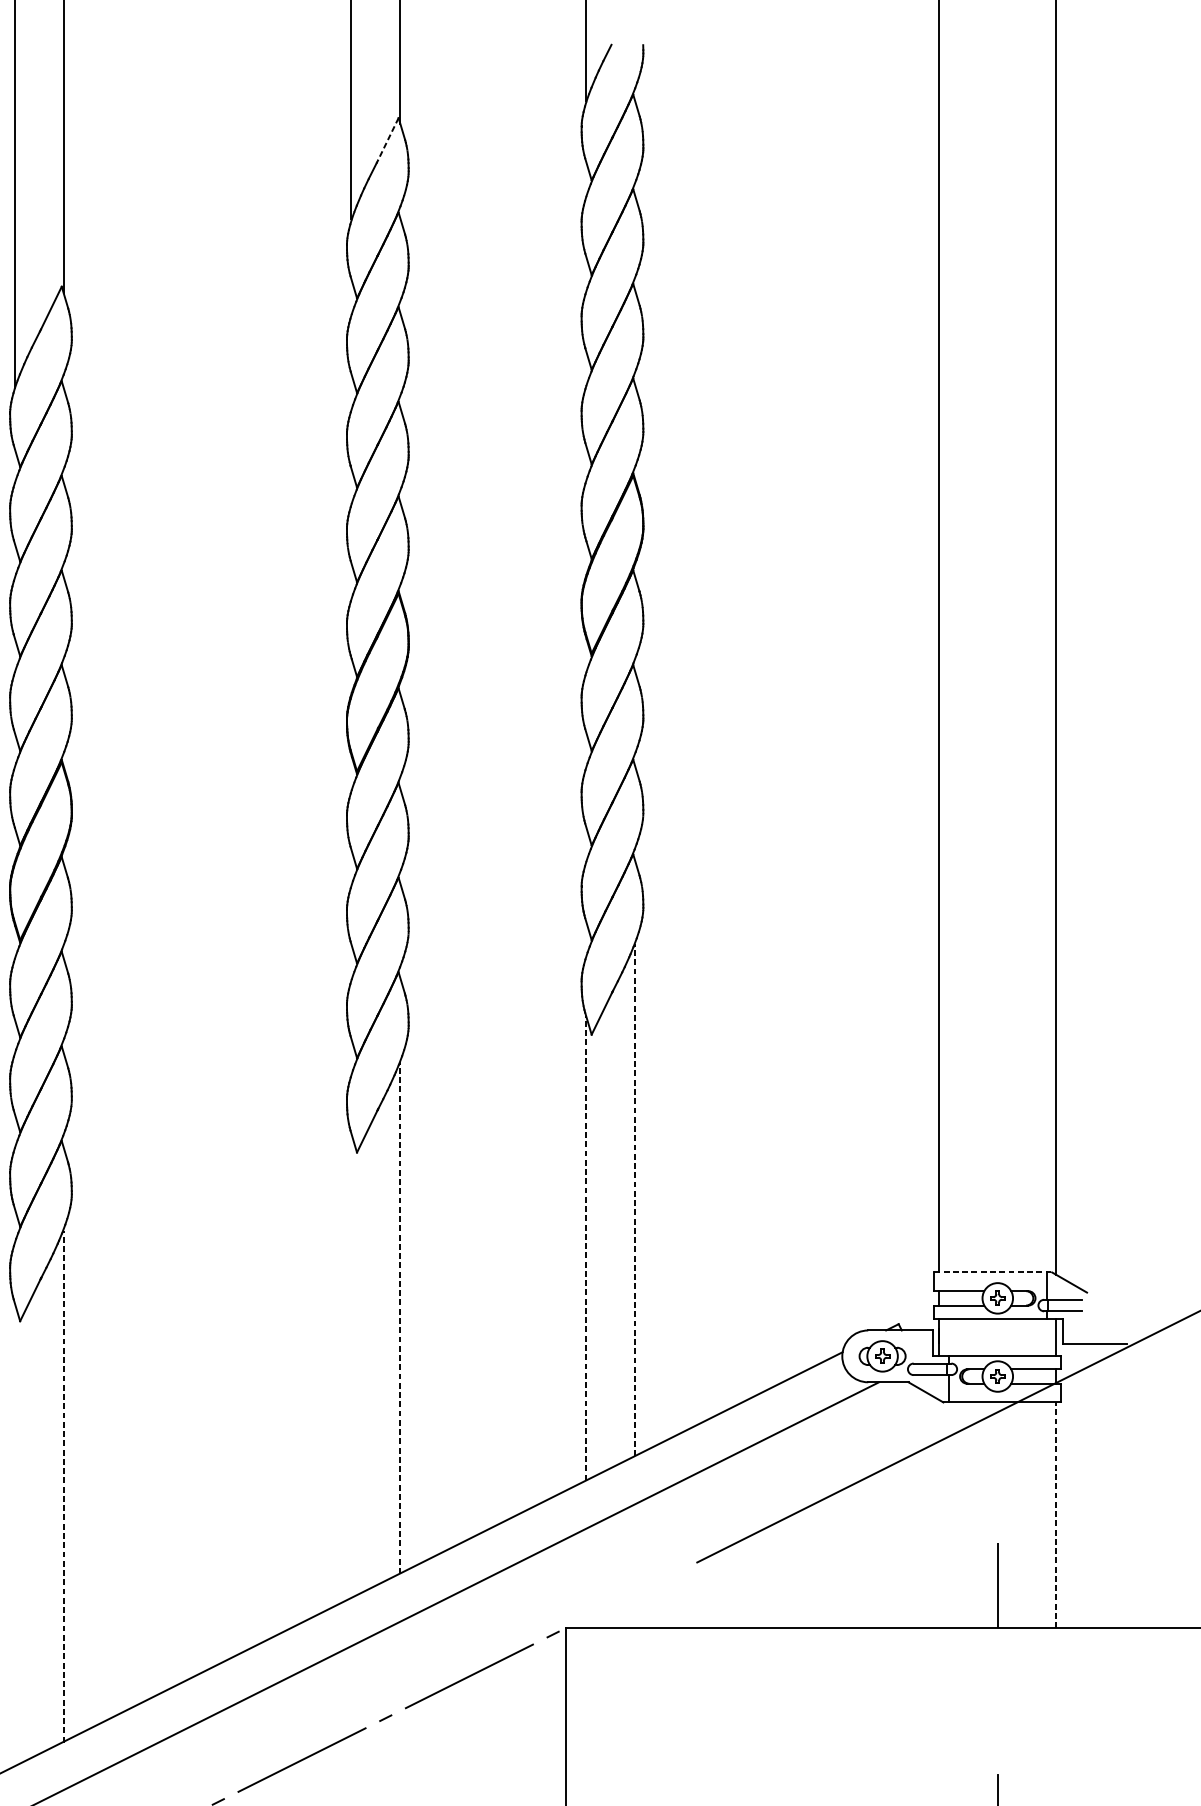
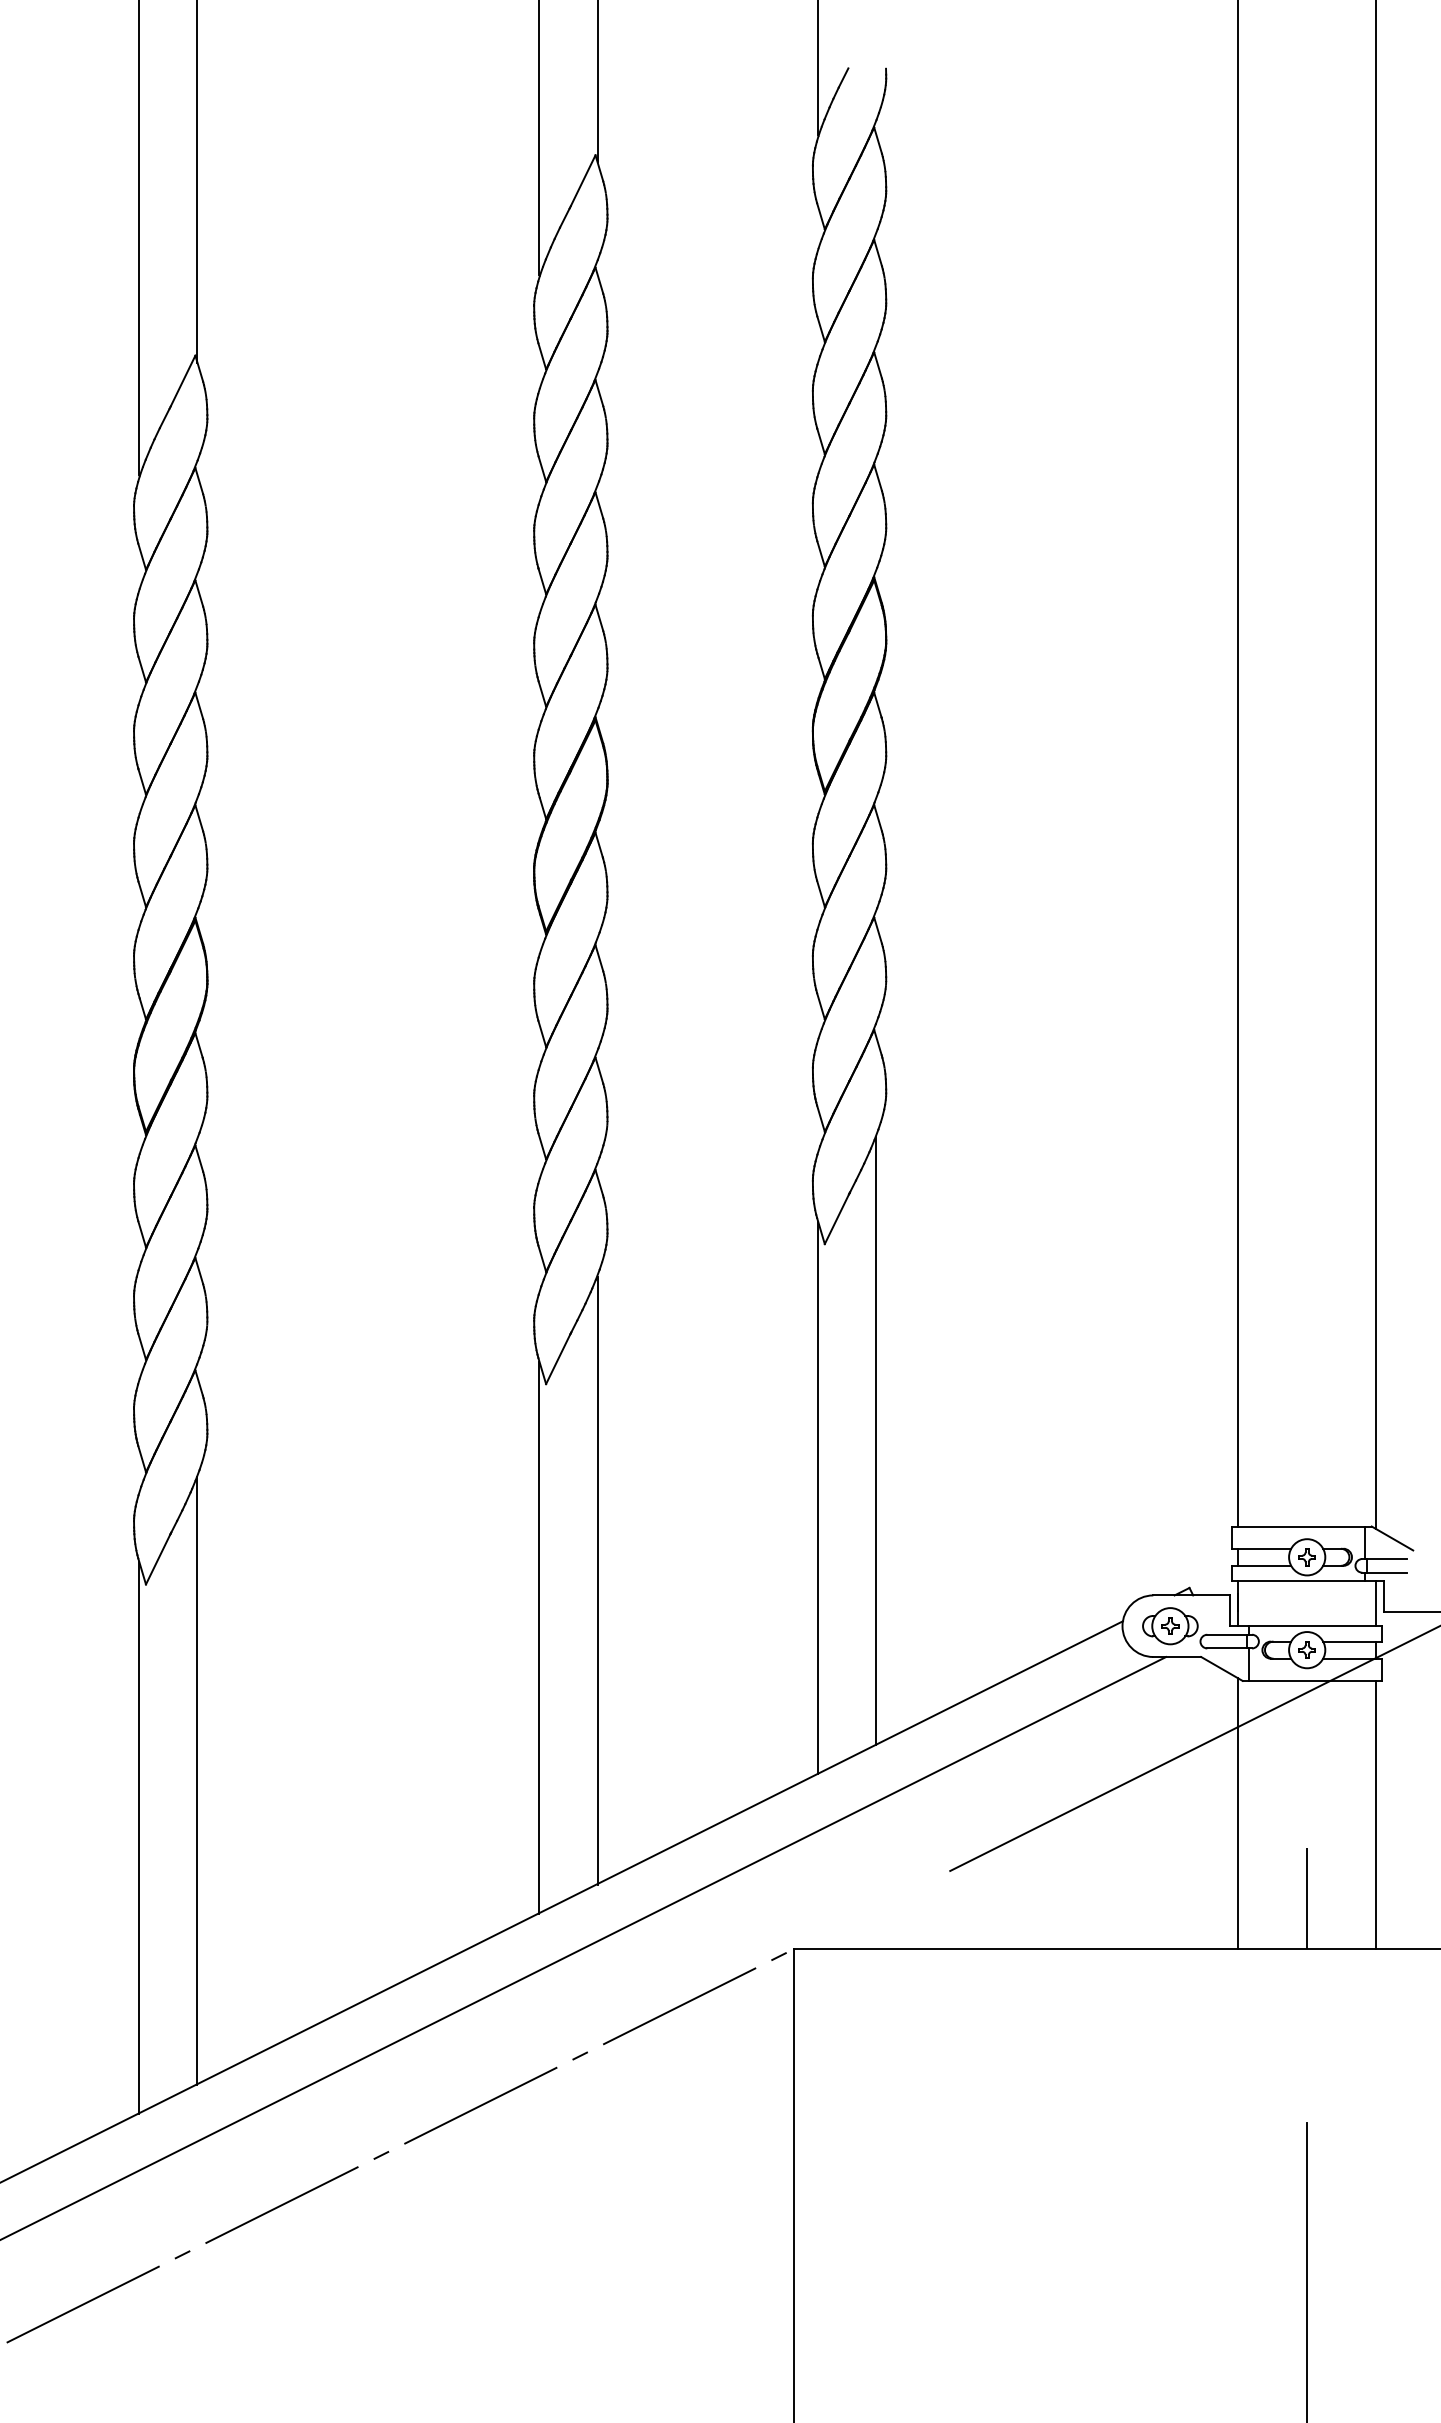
line: (387, 140) -> (582, 181), dashed -> solid
line: (635, 1200) -> (876, 1440), dashed -> solid
line: (586, 1248) -> (818, 1497), dashed -> solid
line: (992, 1272) -> (1301, 1526), dashed -> solid
line: (400, 1317) -> (597, 1580), dashed -> solid
line: (351, 1365) -> (539, 1637), added
line: (63, 1487) -> (197, 1781), dashed -> solid
line: (939, 1514) -> (1237, 1813), added
line: (1056, 1514) -> (1376, 1814), dashed -> solid
line: (14, 1534) -> (139, 1837), added

